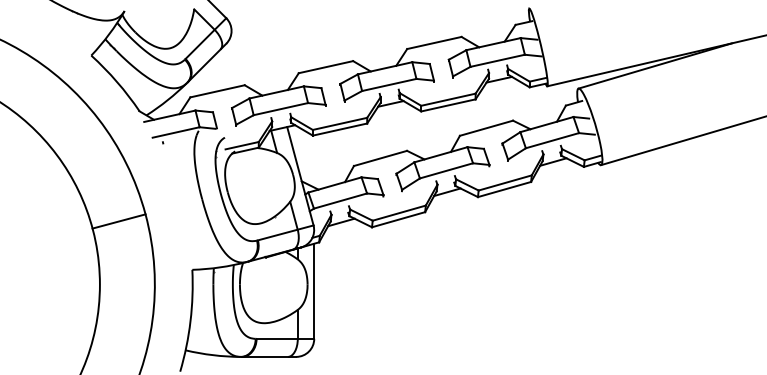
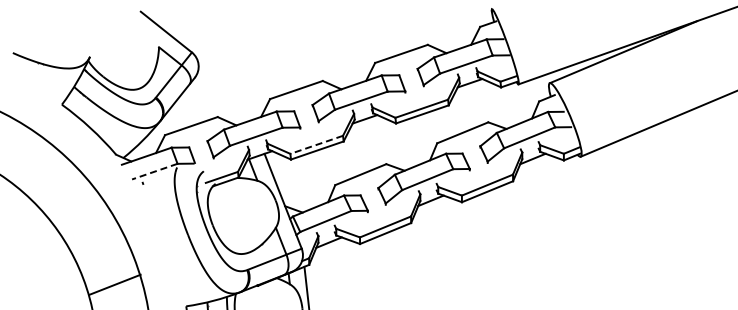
line: (340, 123) -> (317, 144), solid -> dashed
line: (175, 132) -> (154, 171), solid -> dashed
line: (118, 221) -> (114, 284), moved

